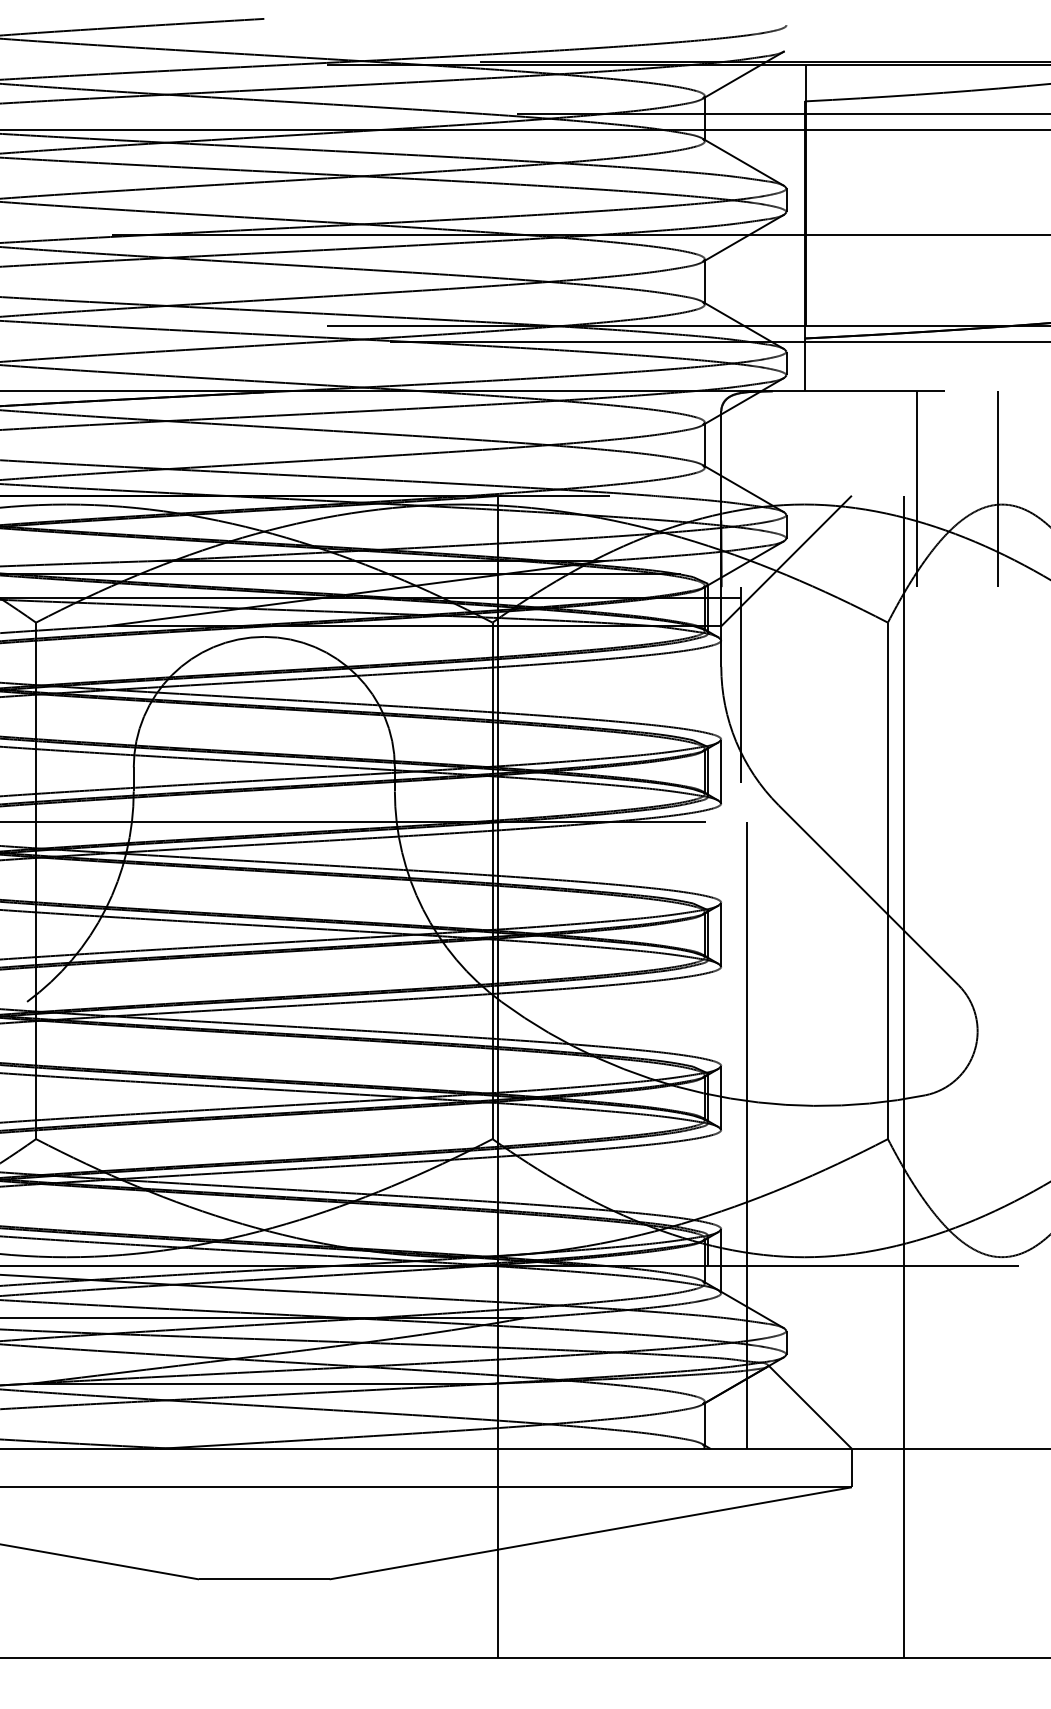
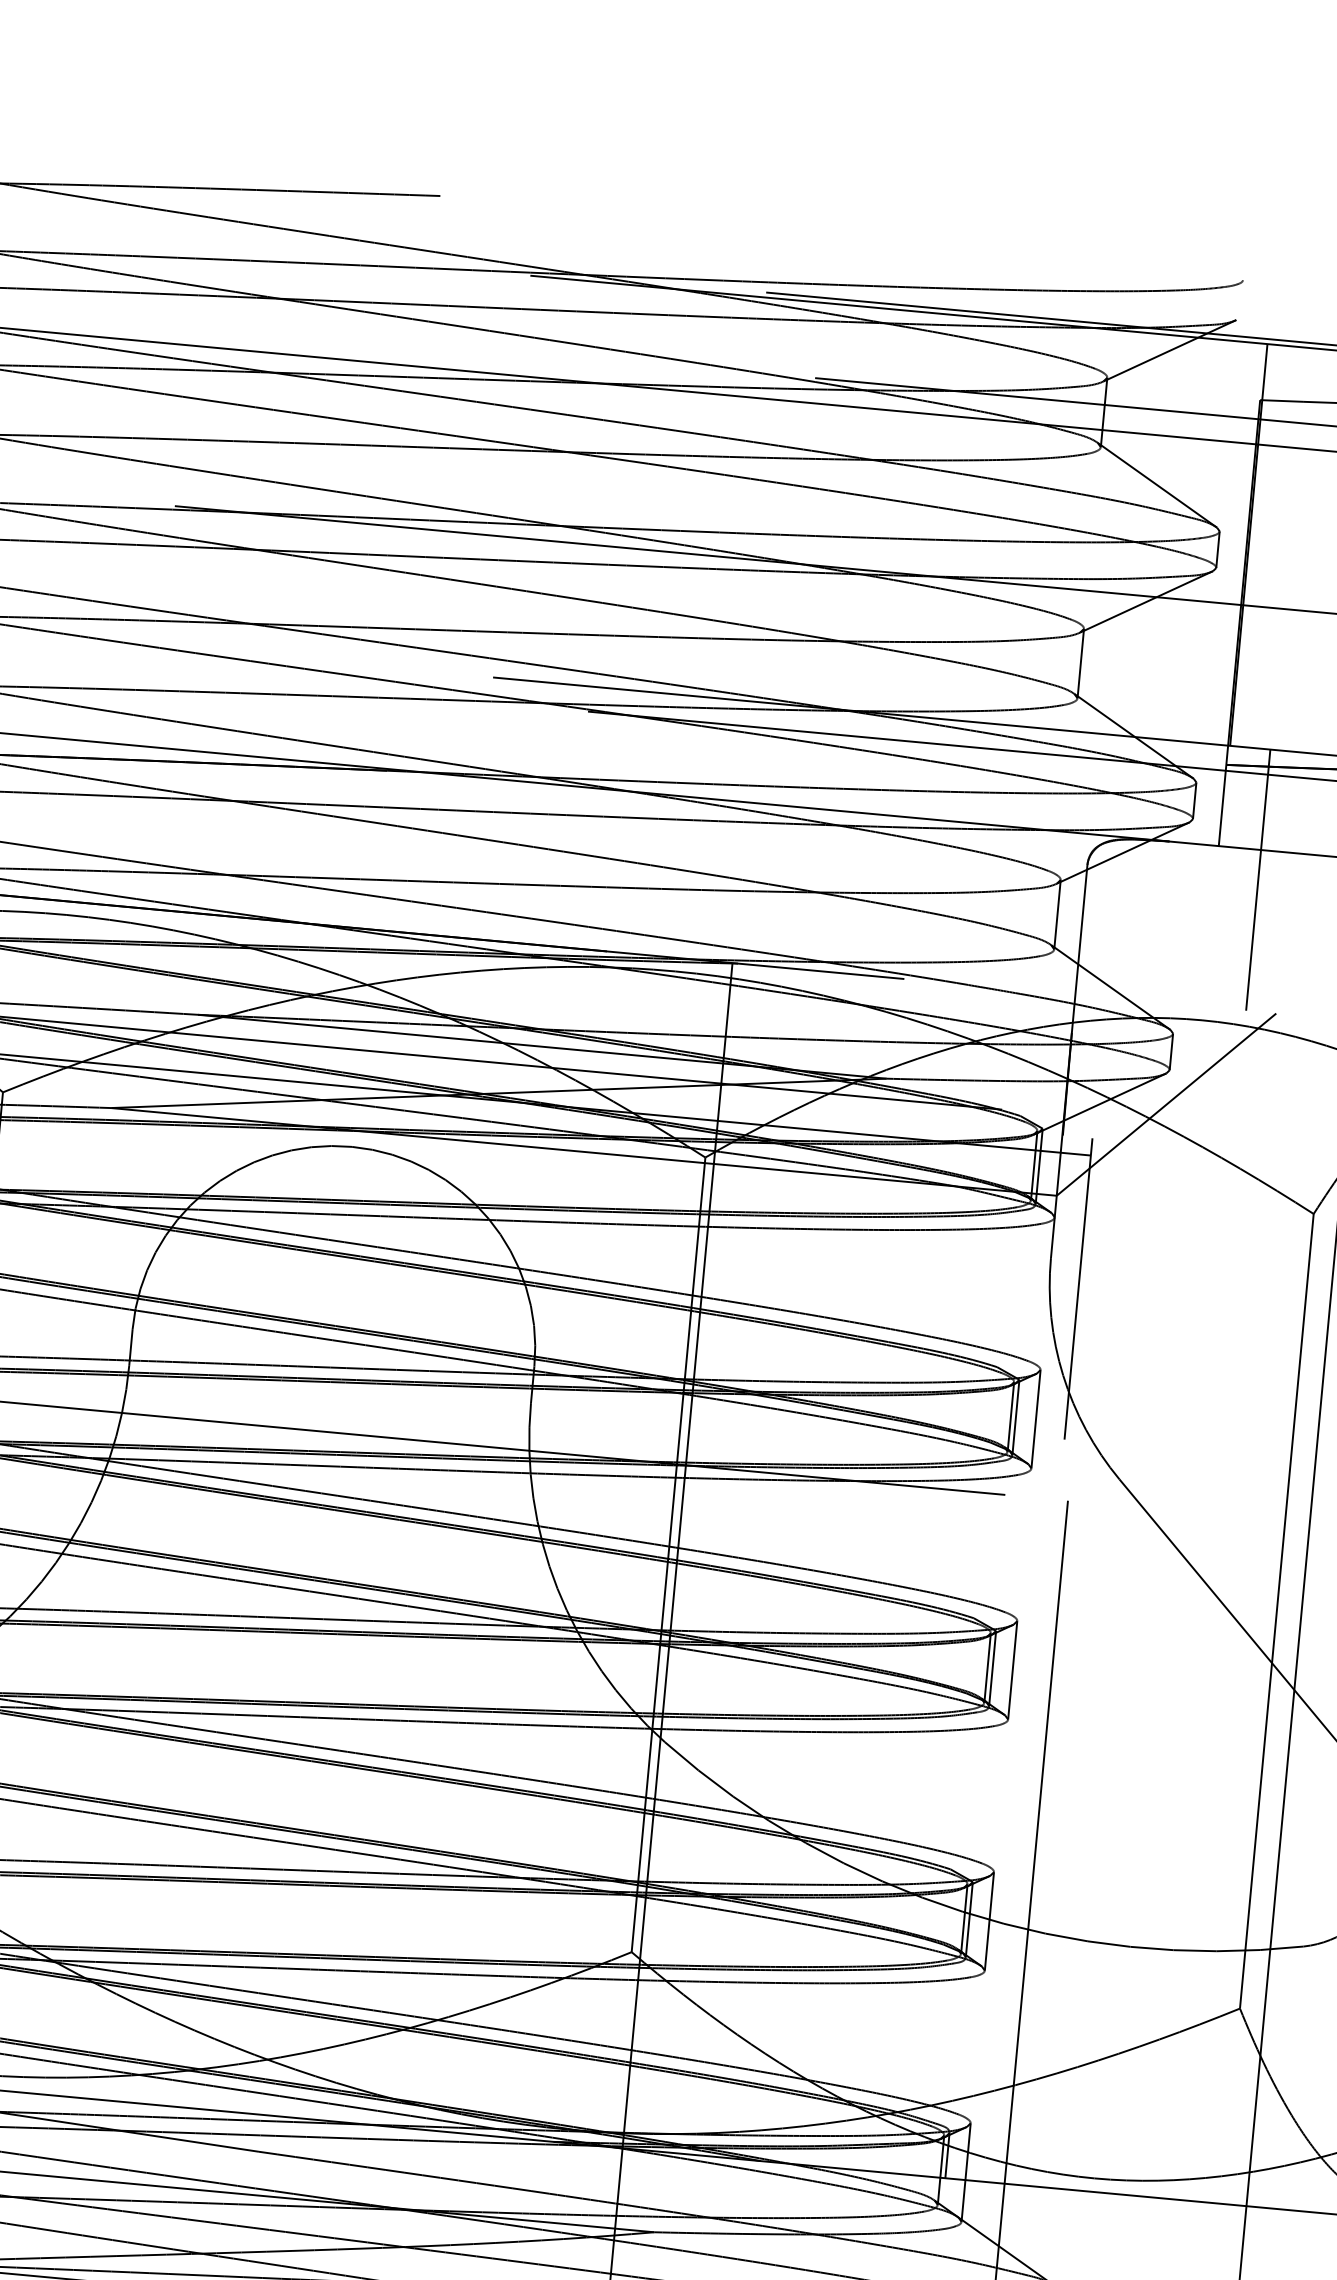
line: (832, 410) -> (1258, 879), added

